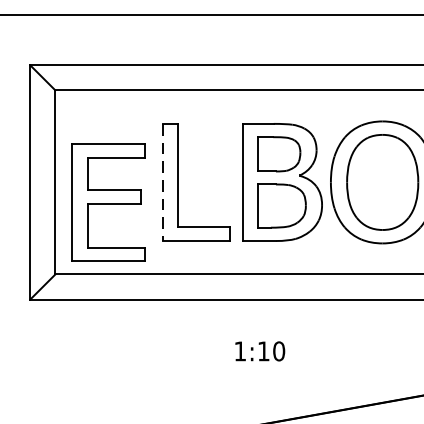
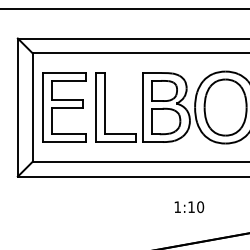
line: (161, 182) -> (95, 107), dashed -> solid
part: (109, 202) -> (64, 107), moved
text: (260, 351) -> (189, 207), moved

